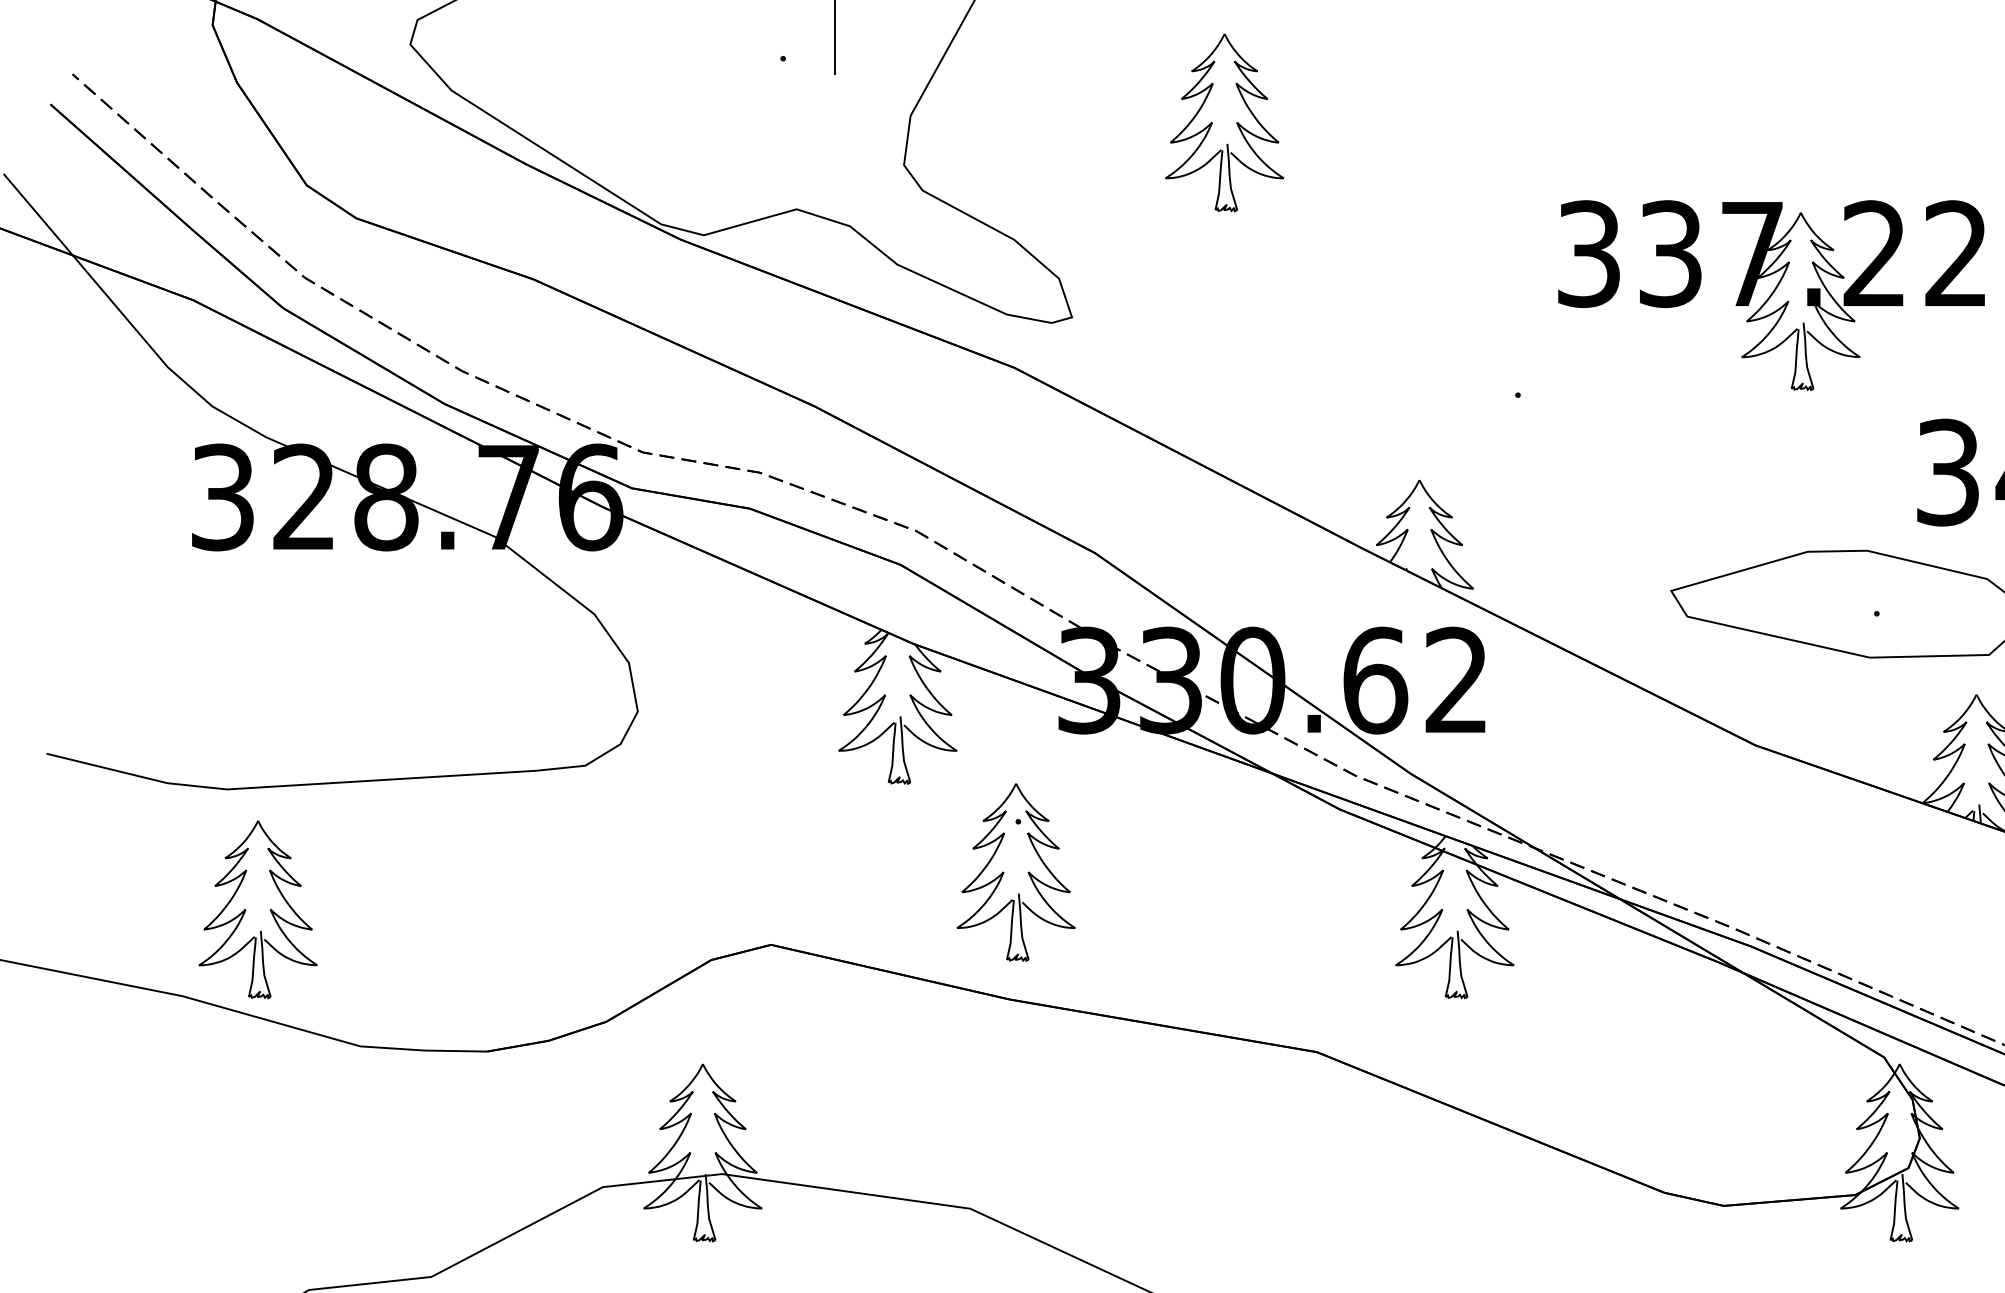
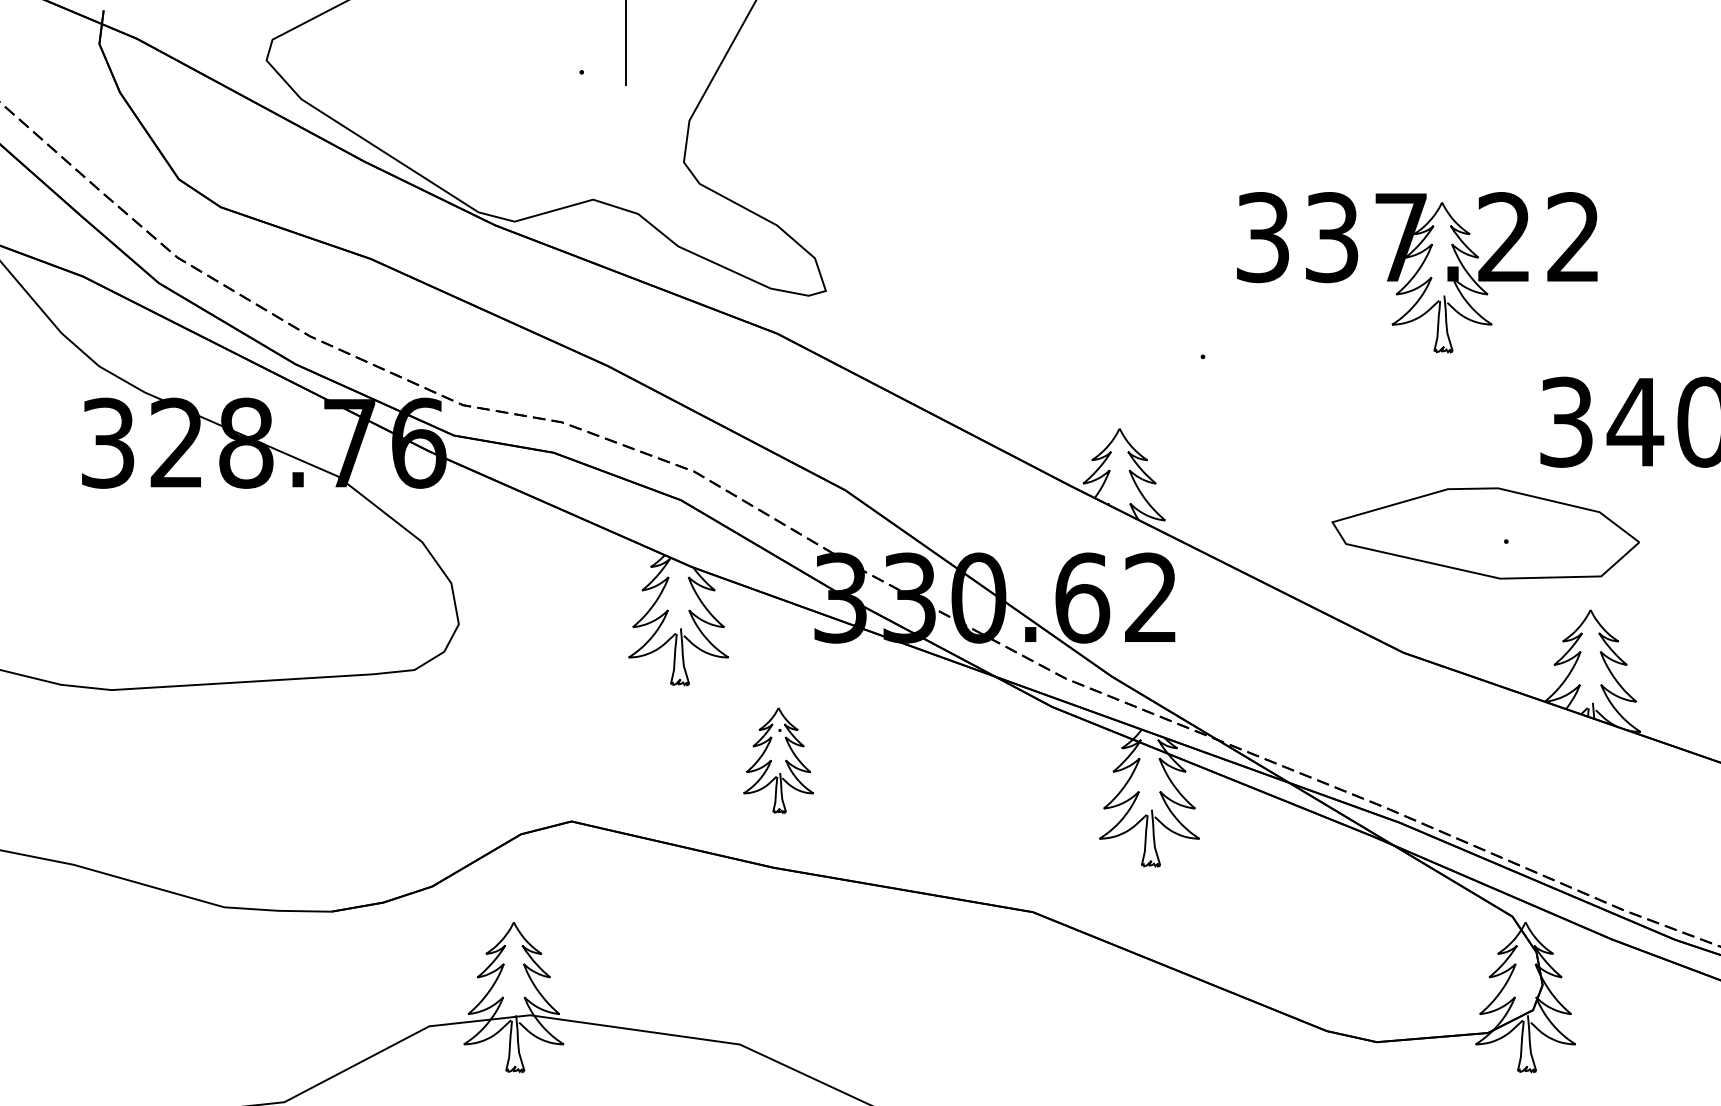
part: (1224, 122) -> (954, 126), removed
part: (1015, 872) -> (778, 760), size x0.7
part: (257, 909) -> (137, 791), removed

